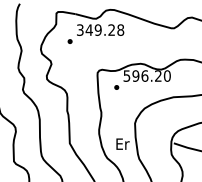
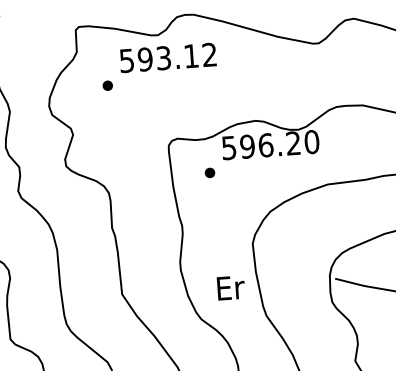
text: (100, 29) -> (168, 56), 349.28 -> 593.12

